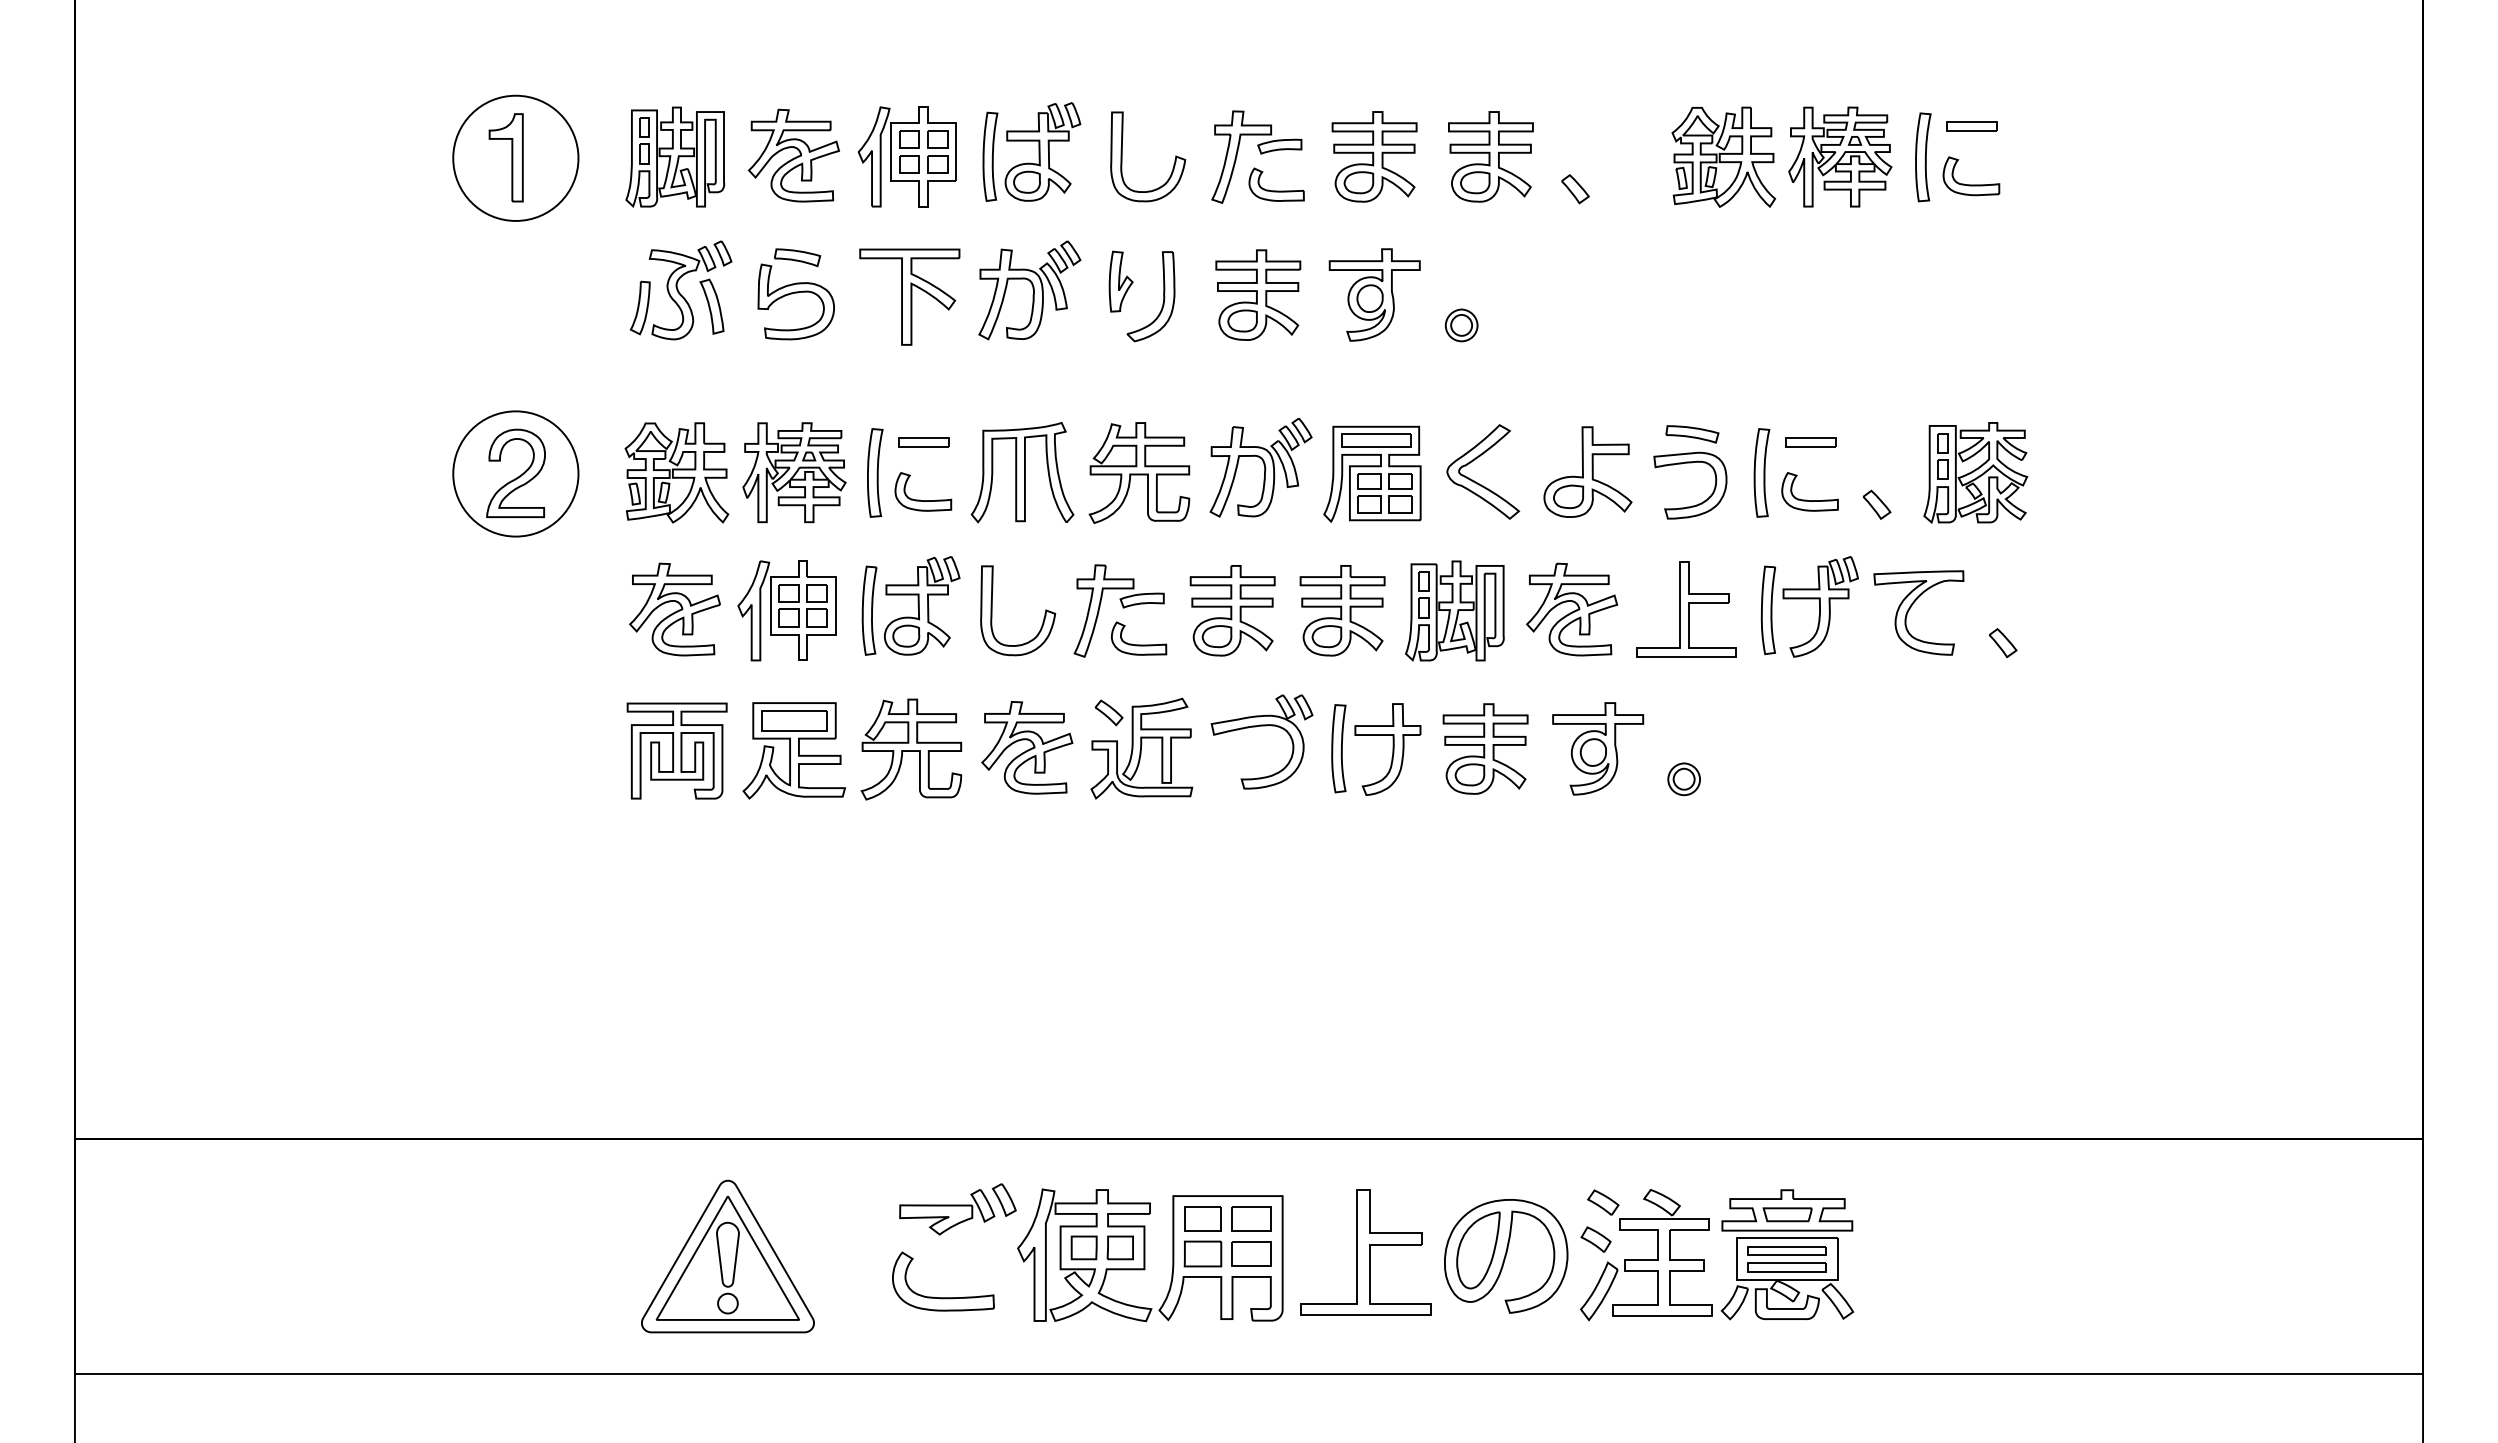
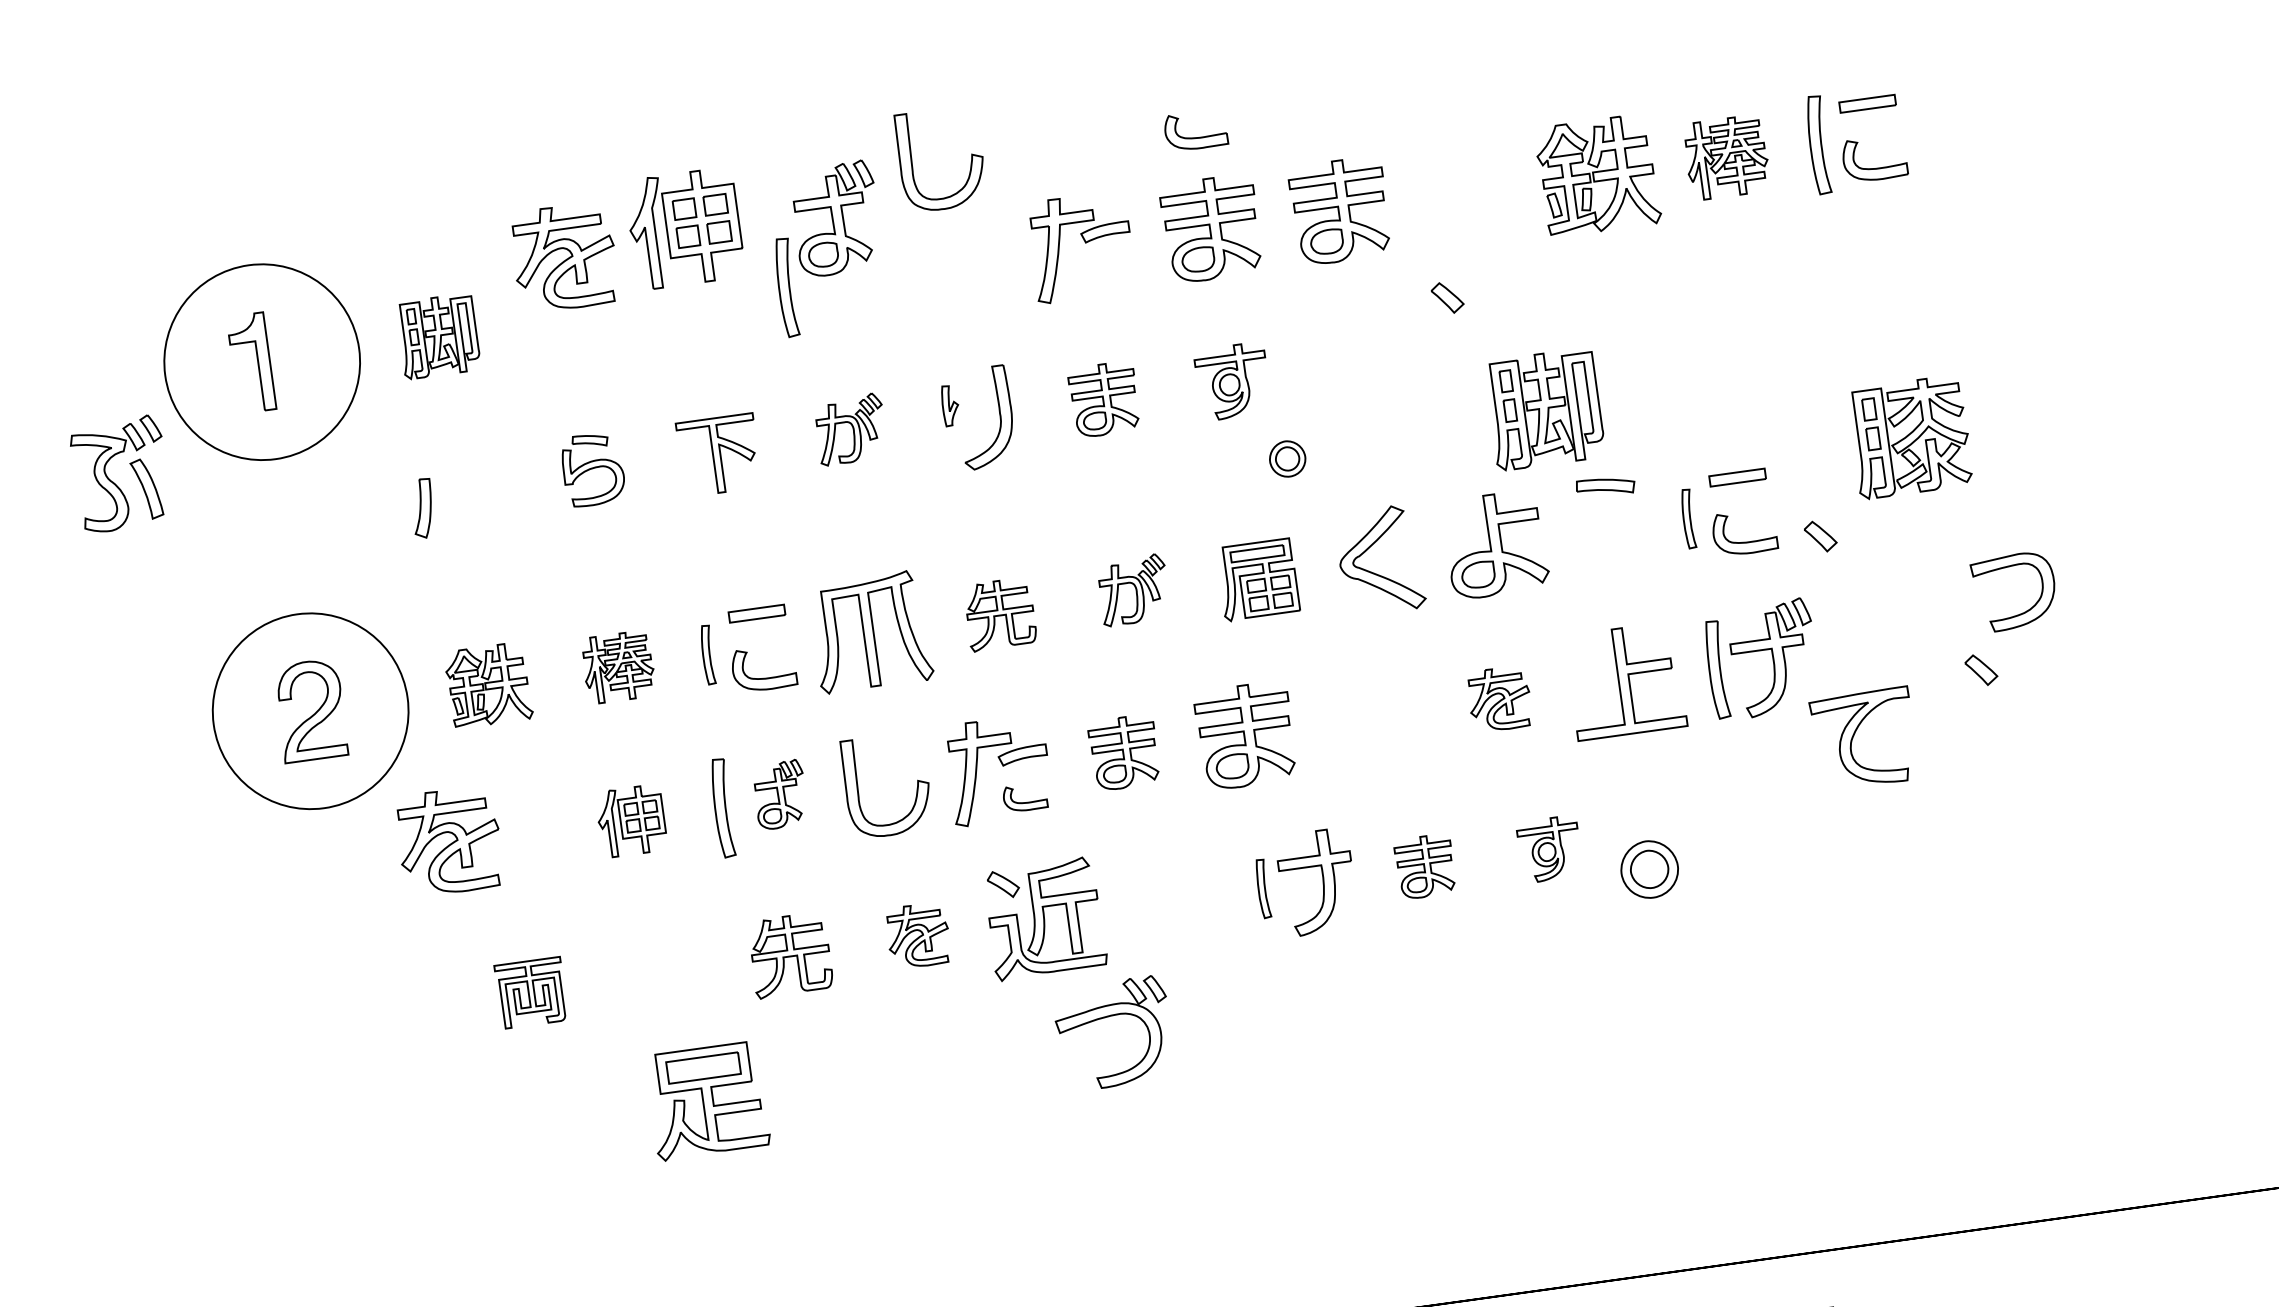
part: (1042, 151) -> (835, 218), moved
part: (793, 155) -> (564, 257), moved
part: (675, 156) -> (438, 335), size x0.7
part: (906, 156) -> (683, 228), moved
part: (1122, 156) -> (912, 162), moved
part: (1840, 156) -> (1726, 156), size x0.7
circle: (515, 157) -> (261, 361), size x1.4
part: (1276, 184) -> (1195, 130), moved
part: (1575, 189) -> (1447, 298), moved
part: (1120, 281) -> (949, 405), size x0.6
part: (1029, 290) -> (850, 429), size x0.6
part: (795, 294) -> (592, 469), size x0.7
part: (1258, 294) -> (1104, 398), size x0.7
part: (1374, 294) -> (1232, 381), size x0.7
part: (683, 296) -> (113, 482), moved
part: (909, 296) -> (718, 454), size x0.7
part: (1461, 325) -> (1287, 459), moved
part: (1260, 467) -> (1133, 589), size x0.6
part: (676, 472) -> (488, 684), size x0.7
part: (794, 472) -> (618, 666), size x0.6
part: (875, 472) -> (708, 654), size x0.6
part: (1139, 472) -> (1000, 613), size x0.6
part: (1761, 472) -> (1687, 518), size x0.6
part: (1975, 472) -> (1909, 436), moved
circle: (515, 473) -> (310, 710), size x1.4
part: (1372, 473) -> (1257, 579), size x0.7
part: (1698, 503) -> (2026, 610), moved
part: (922, 605) -> (780, 794), size x0.6
part: (1911, 607) -> (1855, 734), moved
part: (674, 609) -> (448, 841), moved
part: (1572, 609) -> (1499, 698), size x0.6
part: (786, 610) -> (630, 820), size x0.6
part: (1232, 610) -> (1124, 752), size x0.7
part: (1454, 610) -> (1544, 408), moved
part: (1139, 638) -> (1025, 797), size x0.7
part: (1256, 727) -> (1105, 1018), moved
part: (1027, 747) -> (918, 935), size x0.6
part: (1338, 748) -> (1262, 888), size x0.6
part: (1485, 748) -> (1425, 866), size x0.6
part: (1598, 748) -> (1550, 848), size x0.6
part: (911, 749) -> (790, 955), size x0.7
part: (676, 750) -> (530, 992), size x0.6
part: (794, 750) -> (708, 1100), moved
part: (1683, 779) -> (1648, 869), size x1.6

